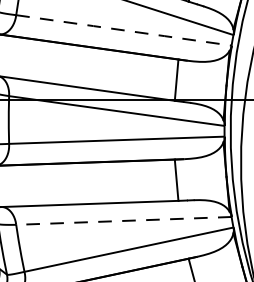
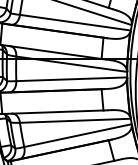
line: (124, 29) -> (75, 22), dashed -> solid
line: (124, 220) -> (75, 120), dashed -> solid

